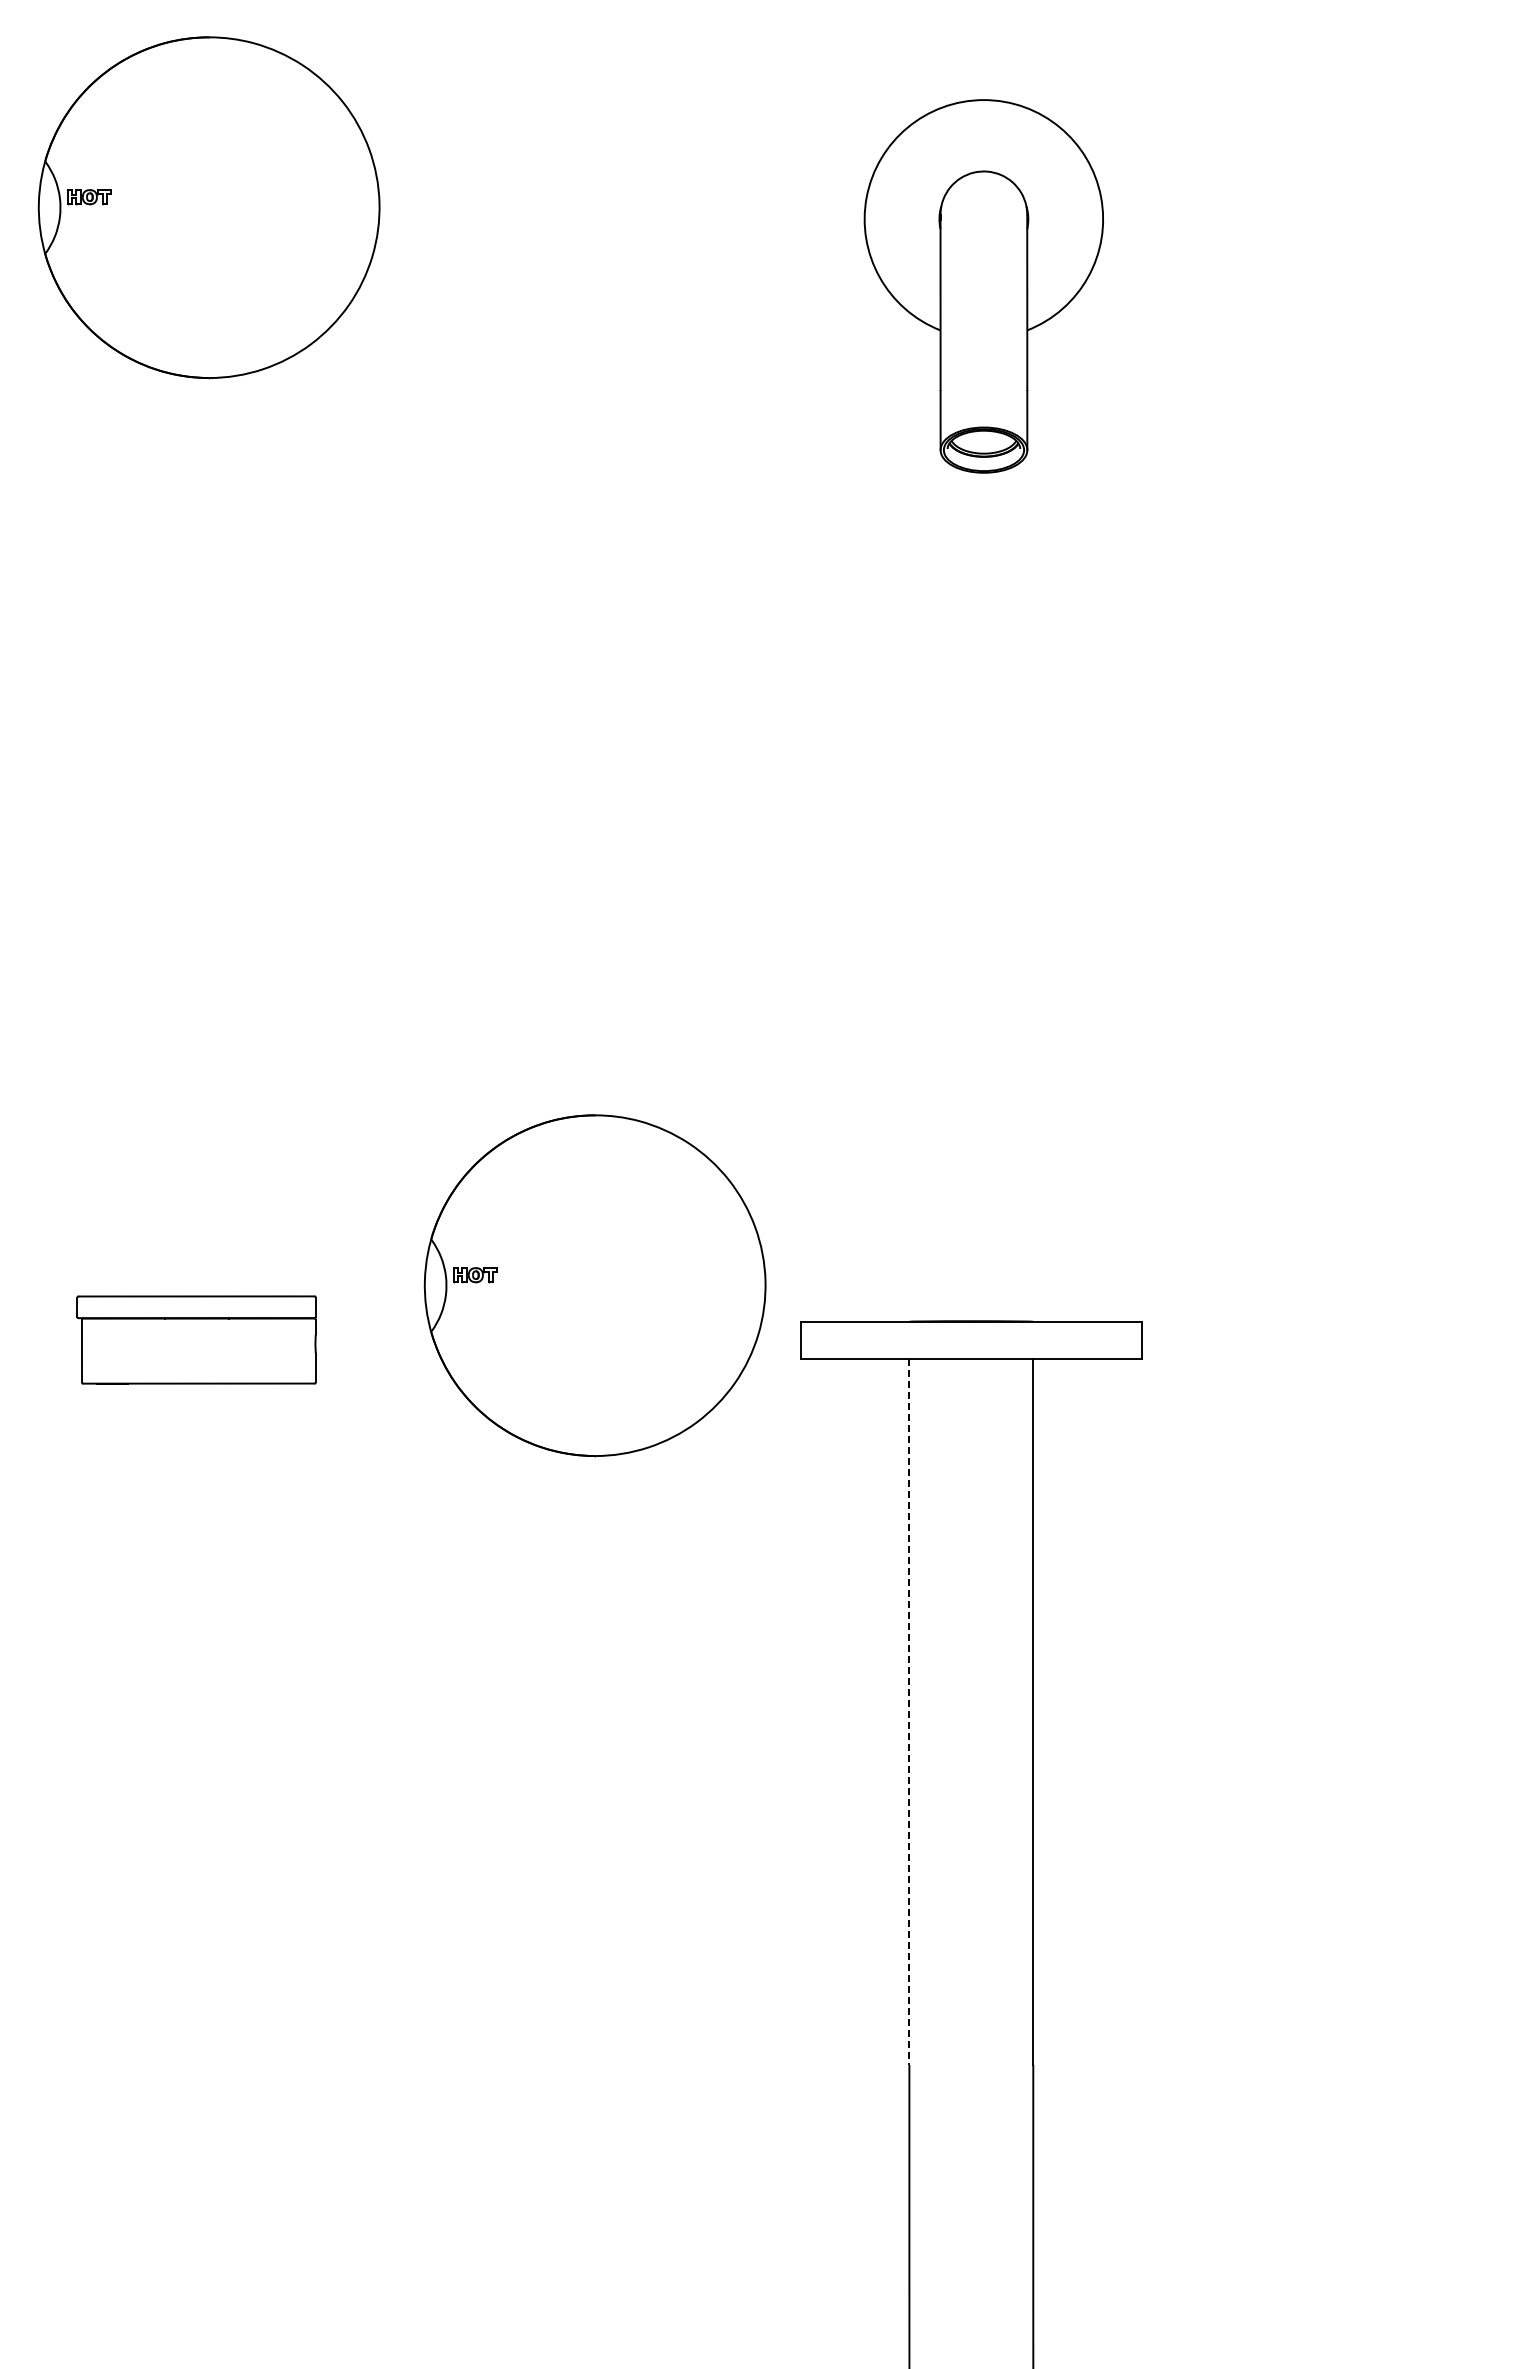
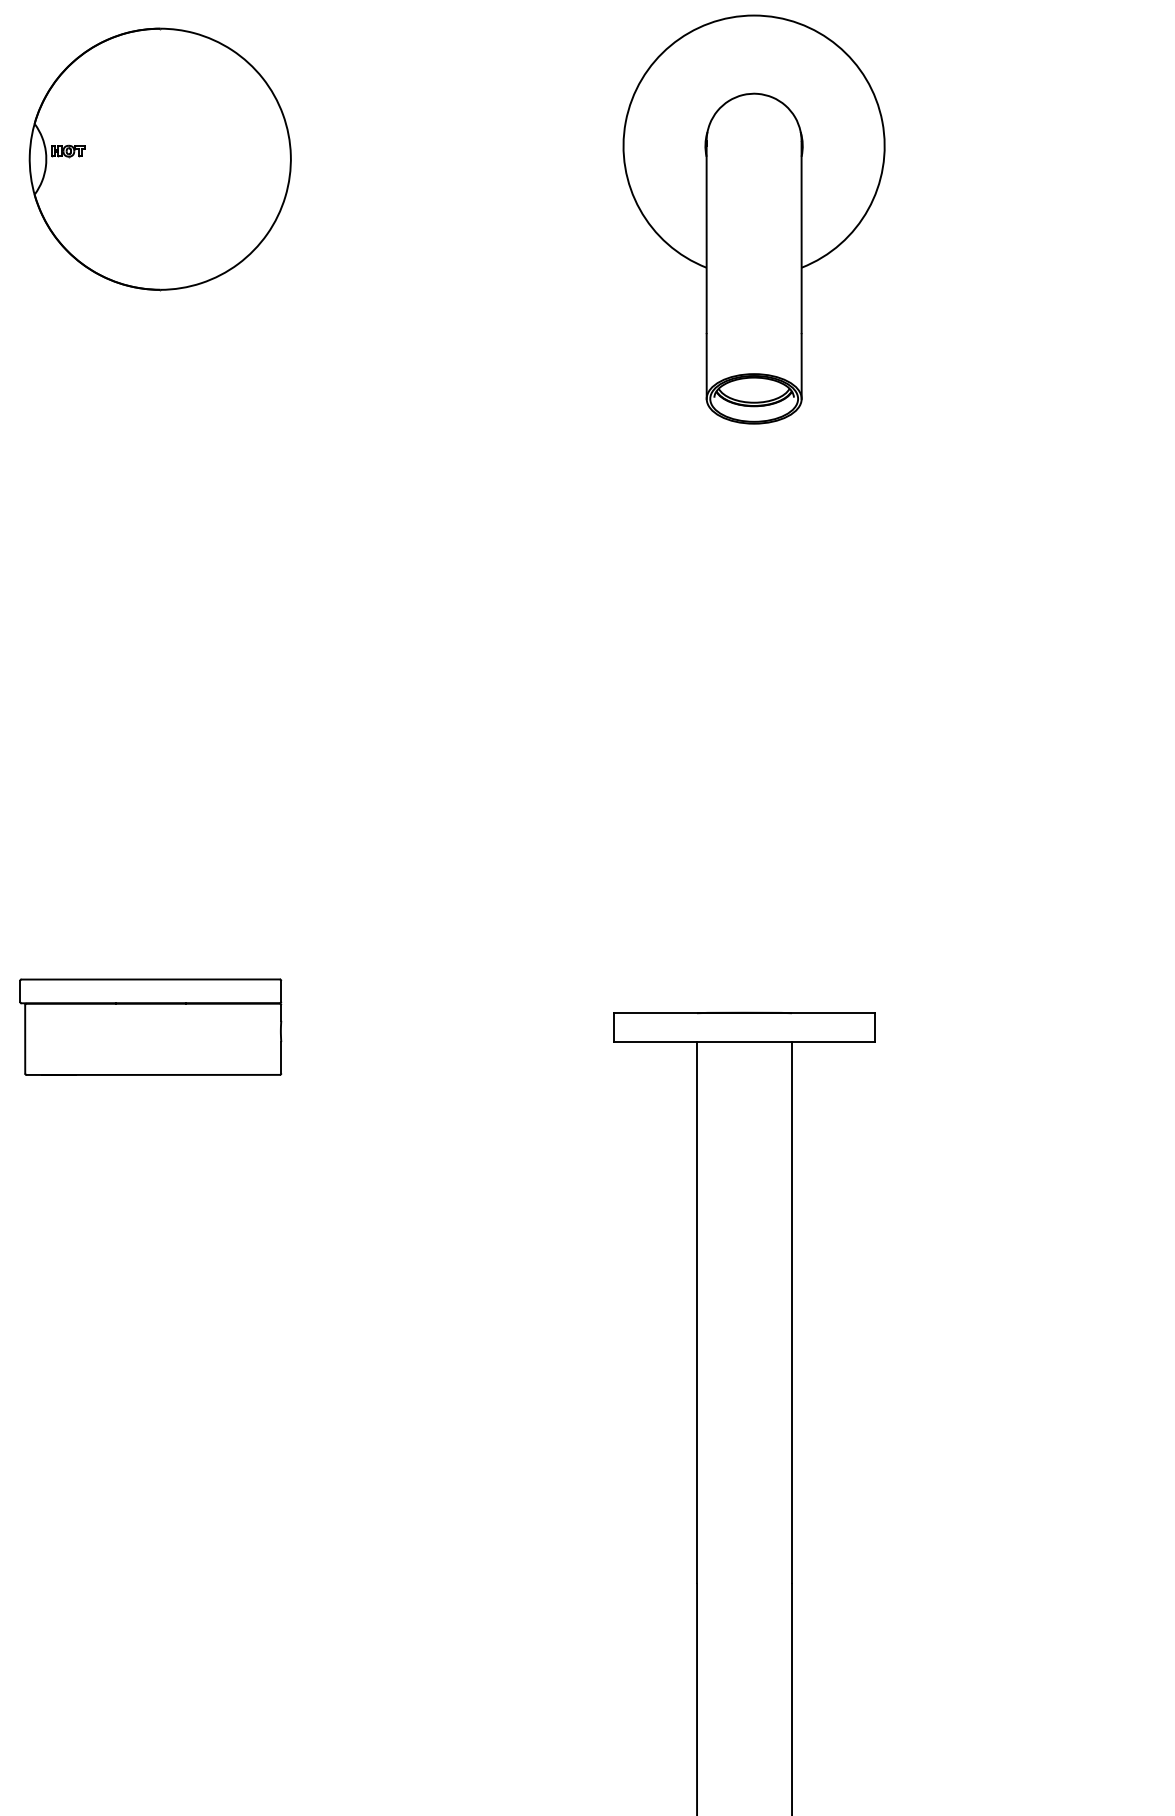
part: (983, 286) -> (753, 219), size x1.43
part: (594, 1285) -> (455, 985), removed
part: (196, 1339) -> (150, 1026), size x1.43
line: (909, 1712) -> (697, 1312), dashed -> solid

